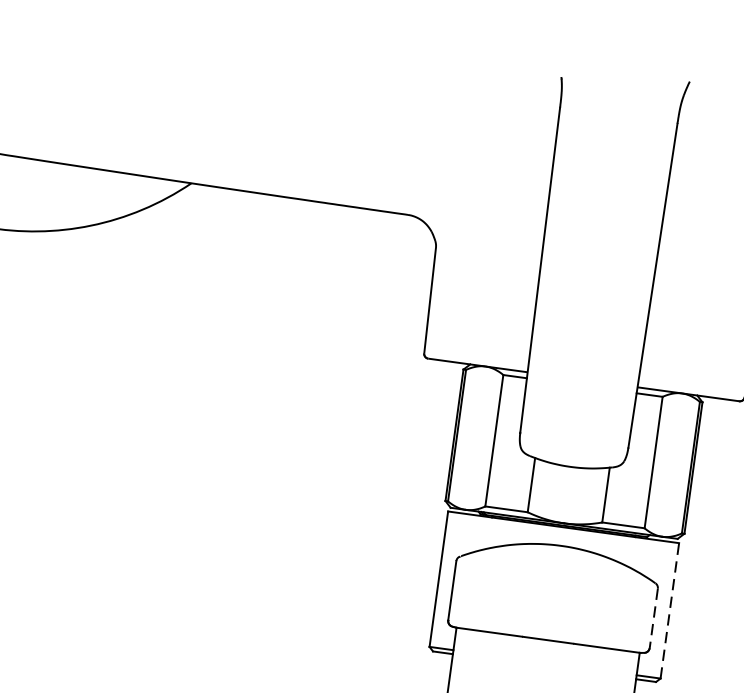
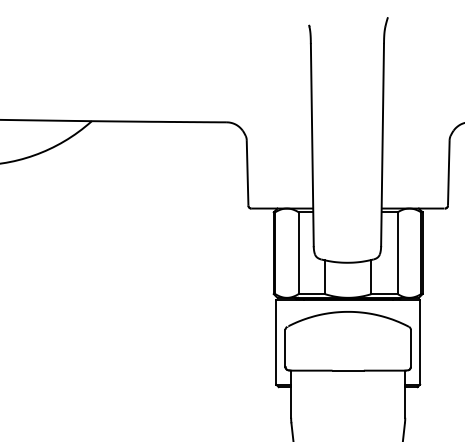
line: (670, 609) -> (420, 341), dashed -> solid
line: (653, 618) -> (410, 348), dashed -> solid

